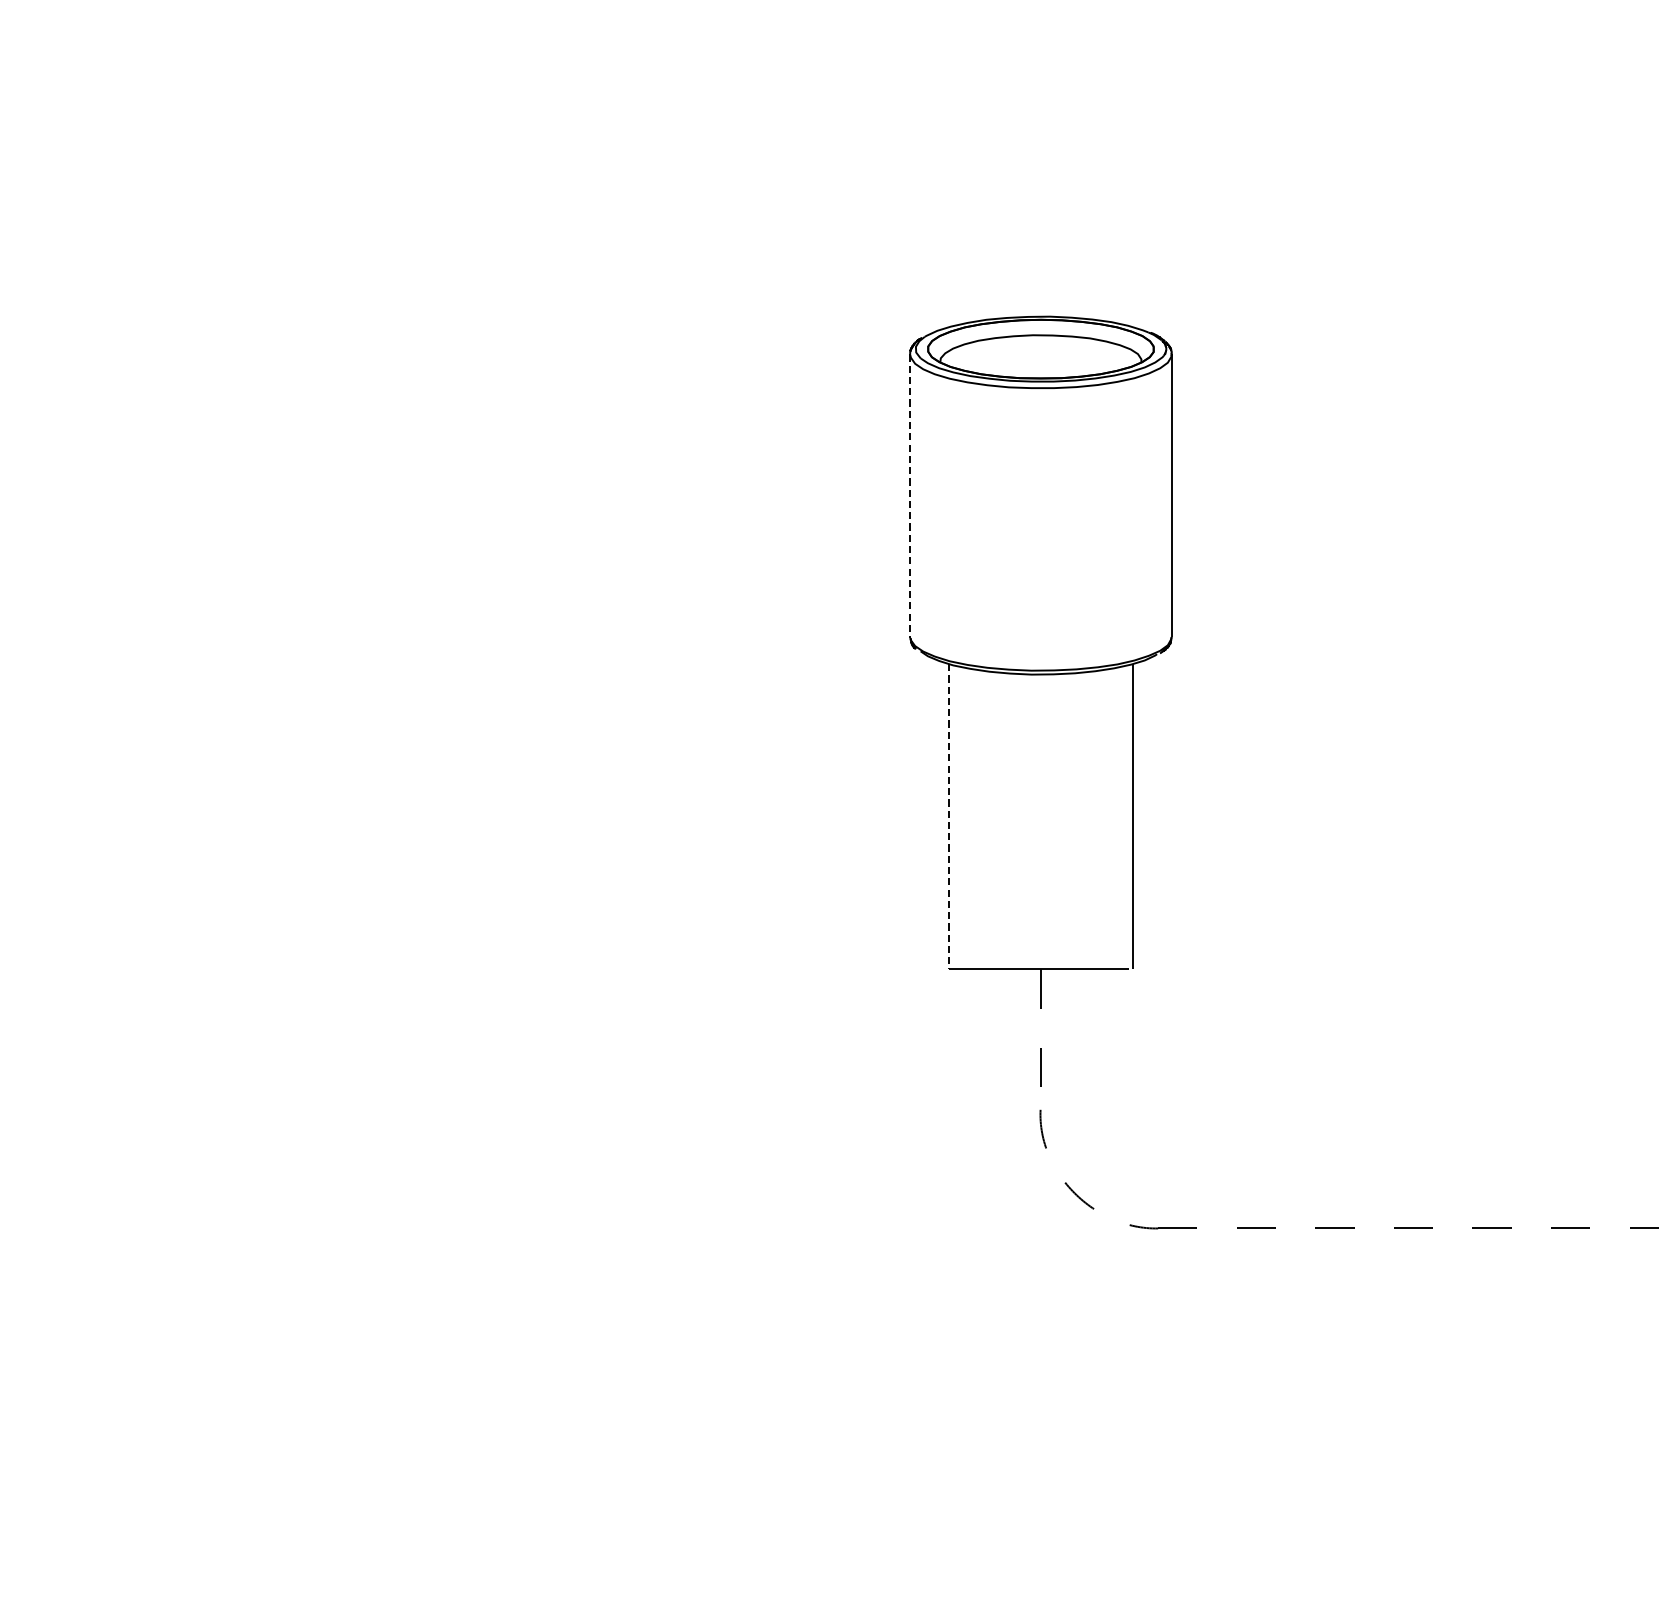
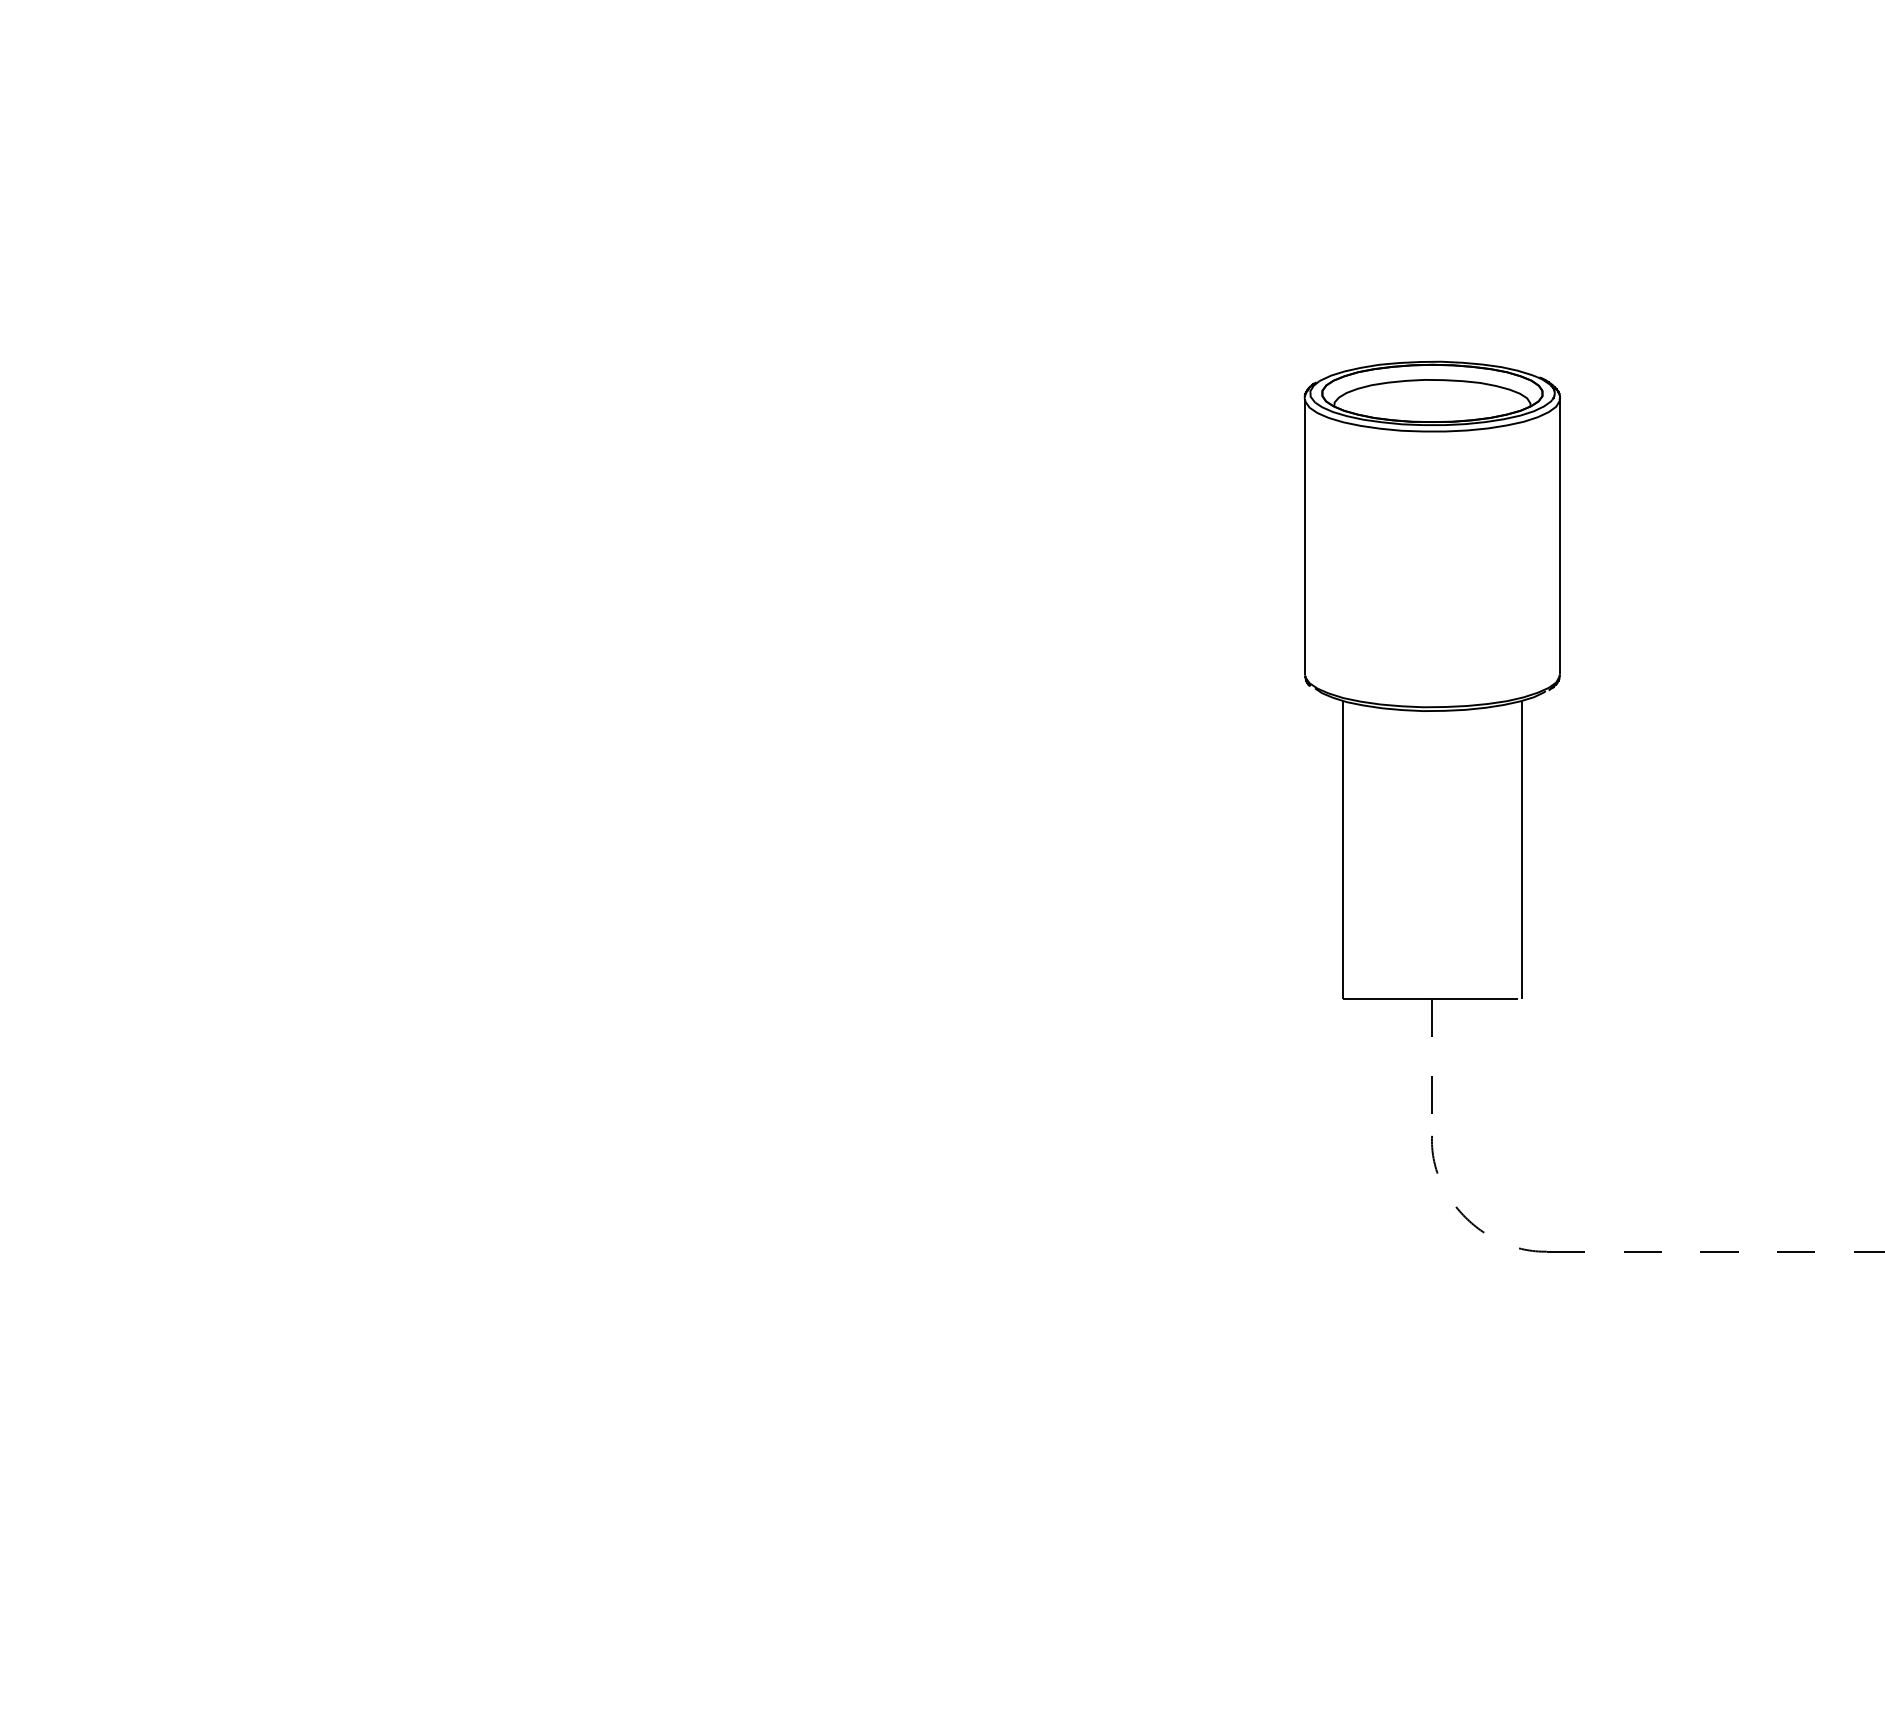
line: (909, 495) -> (1304, 536), dashed -> solid
line: (948, 816) -> (1342, 849), dashed -> solid

